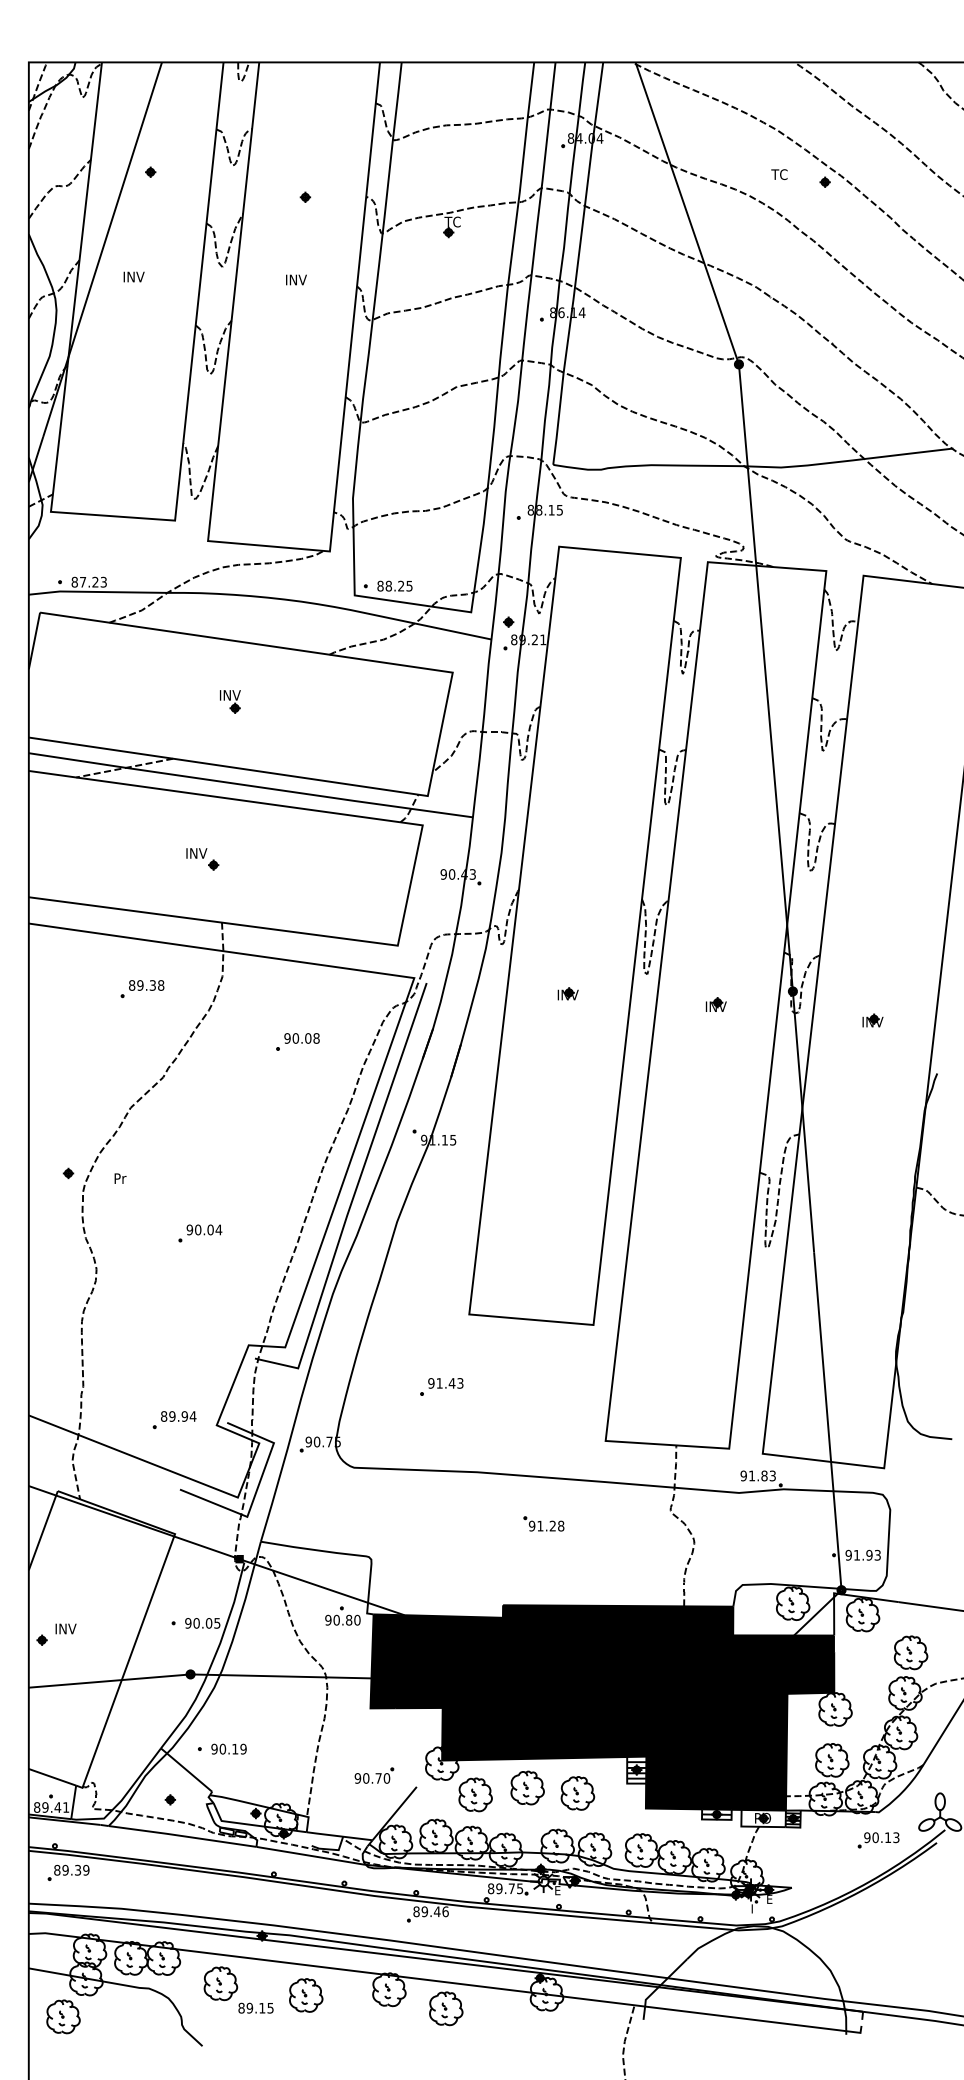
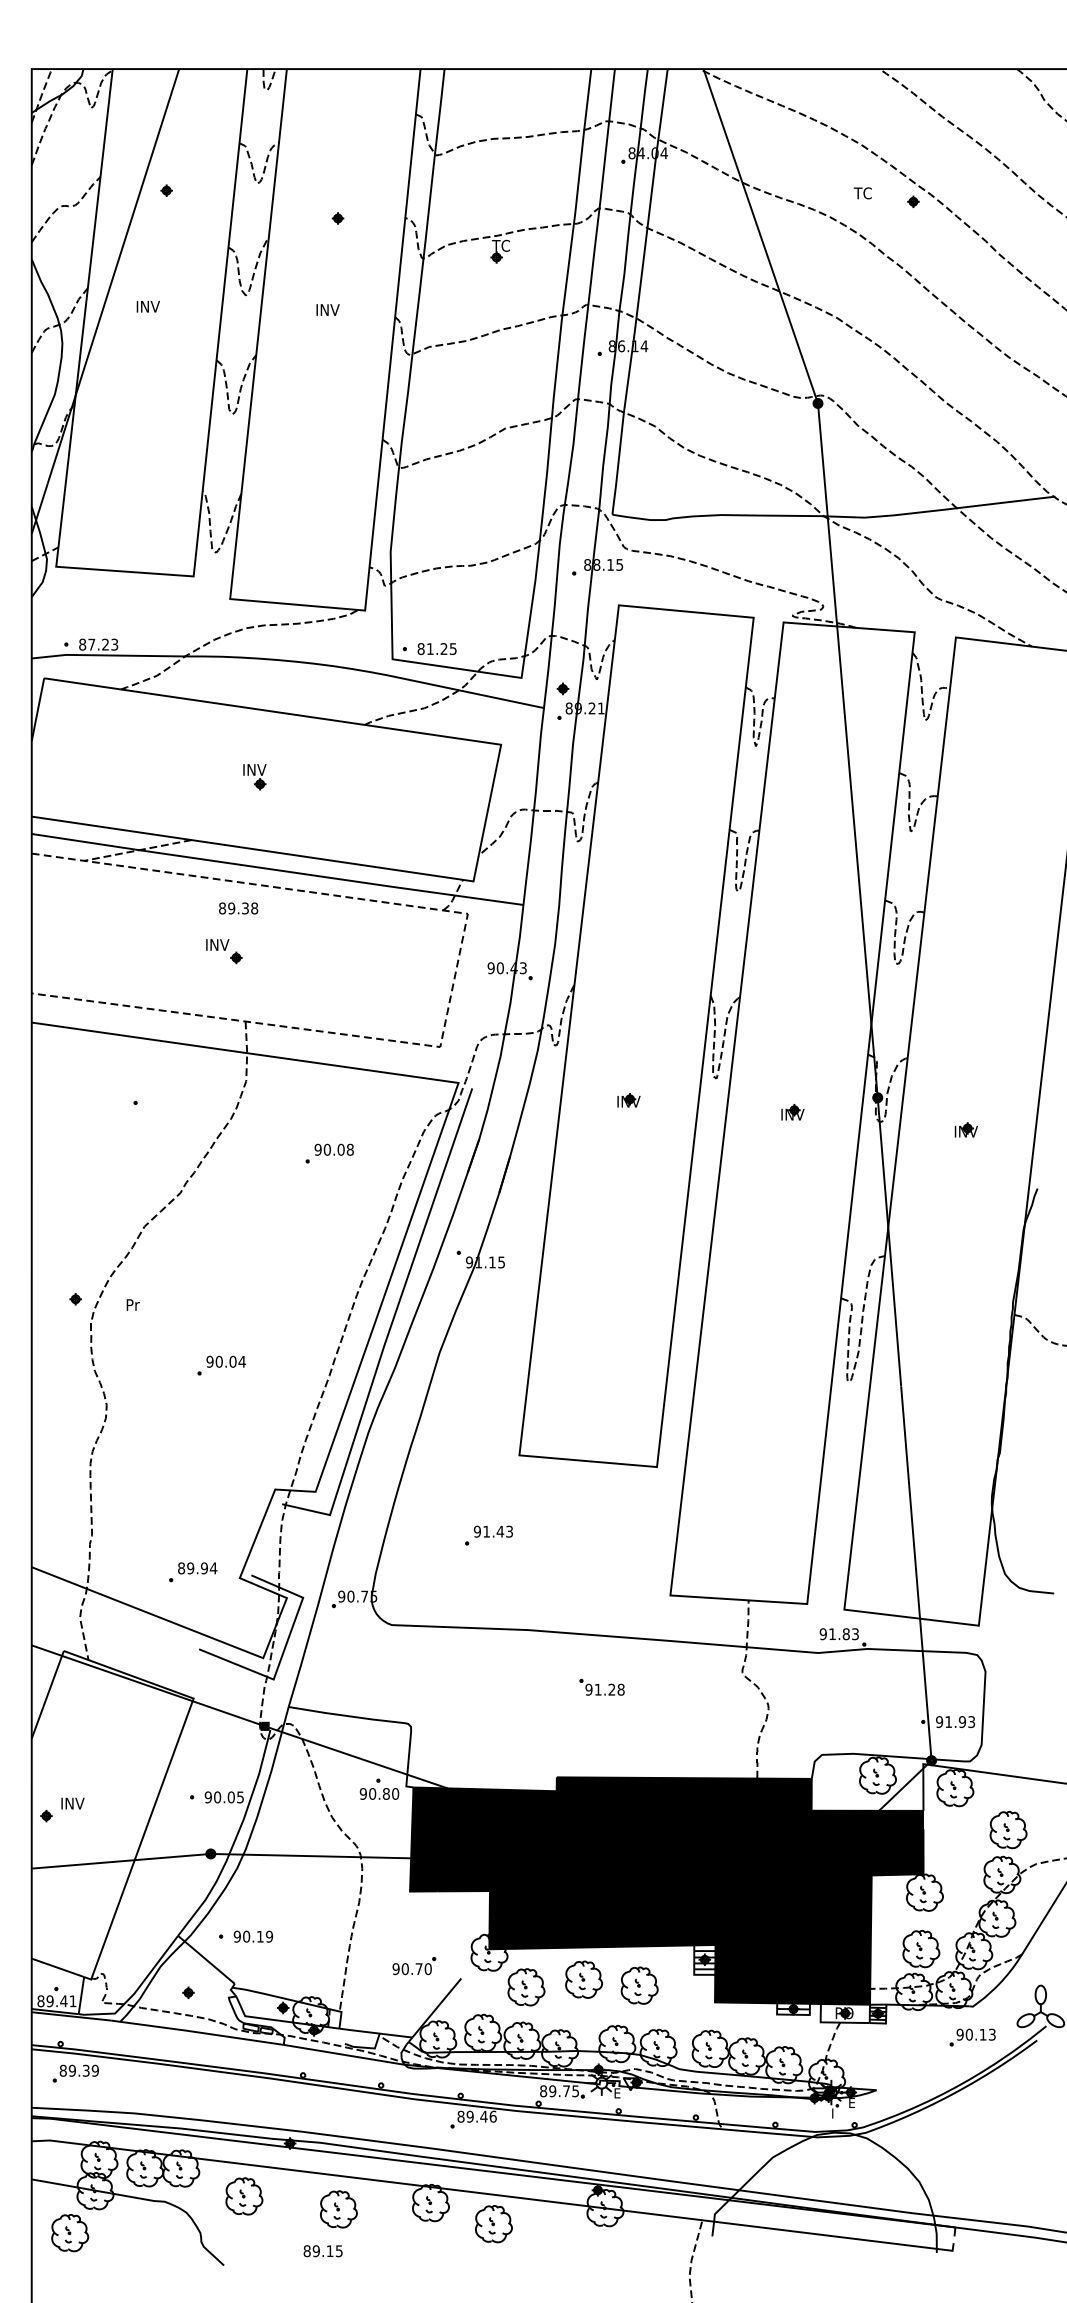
text: (388, 585) -> (429, 648), 88.25 -> 81.25
line: (412, 873) -> (456, 967), solid -> dashed
text: (146, 985) -> (238, 908), moved
text: (255, 2007) -> (322, 2250), moved

